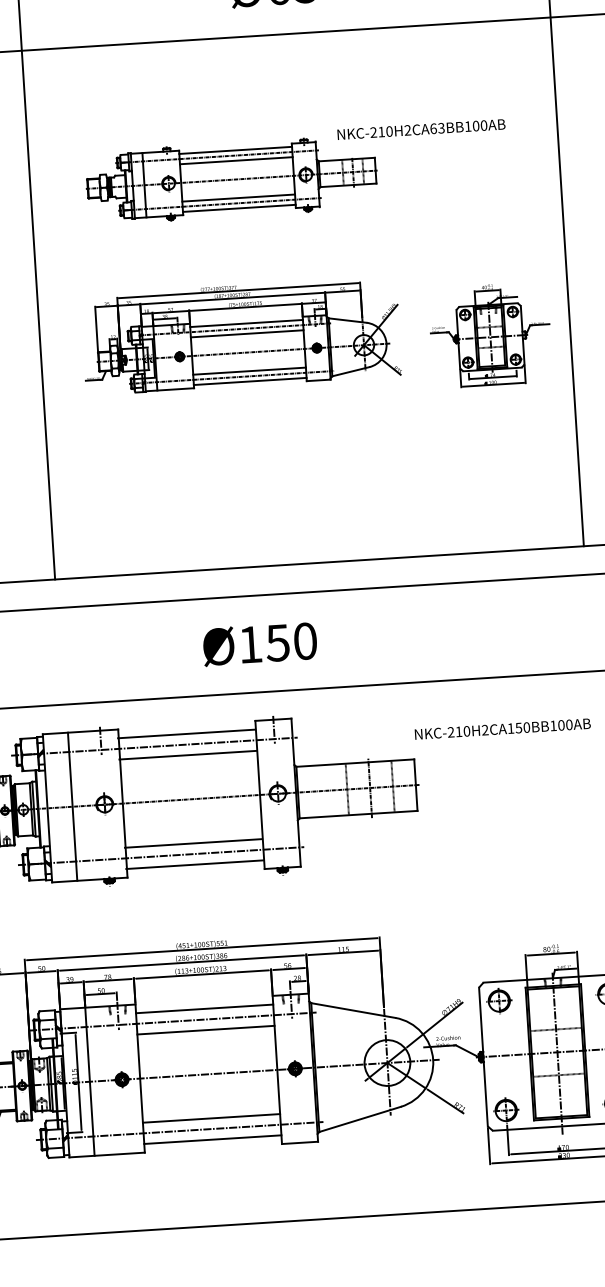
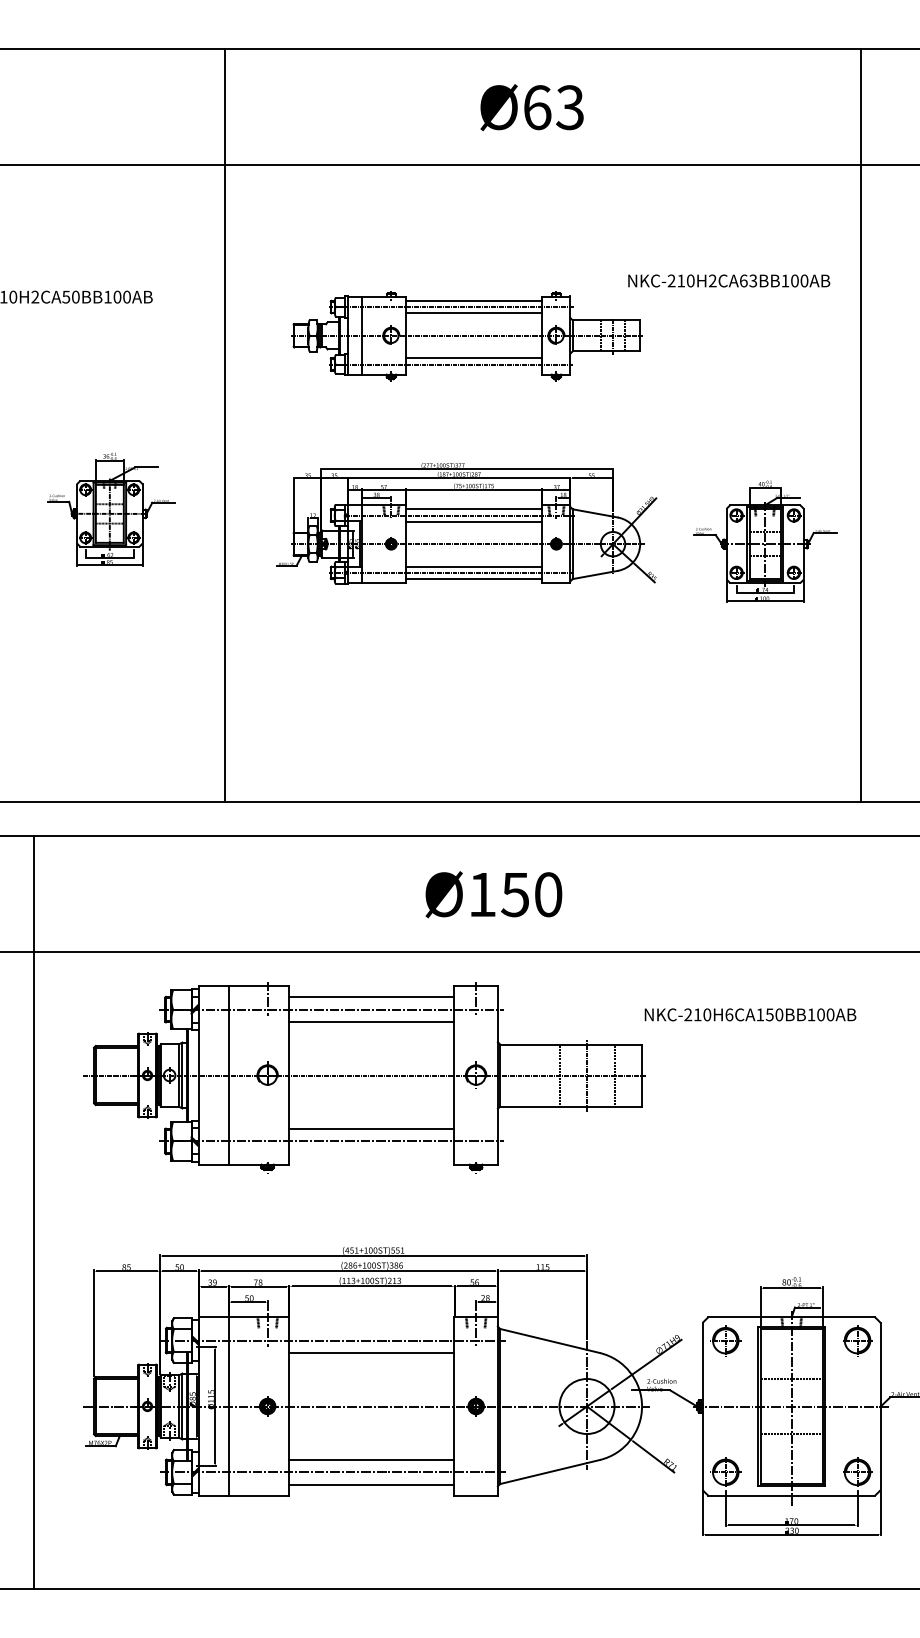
text: (421, 129) -> (729, 280), moved
line: (238, 208) -> (473, 370), removed
text: (259, 643) -> (493, 894), moved
text: (485, 729) -> (729, 1014), NKC-210H2CA150BB100AB -> NKC-210H6CA150BB100AB
line: (194, 864) -> (370, 1154), removed
line: (204, 1008) -> (371, 1327), removed

